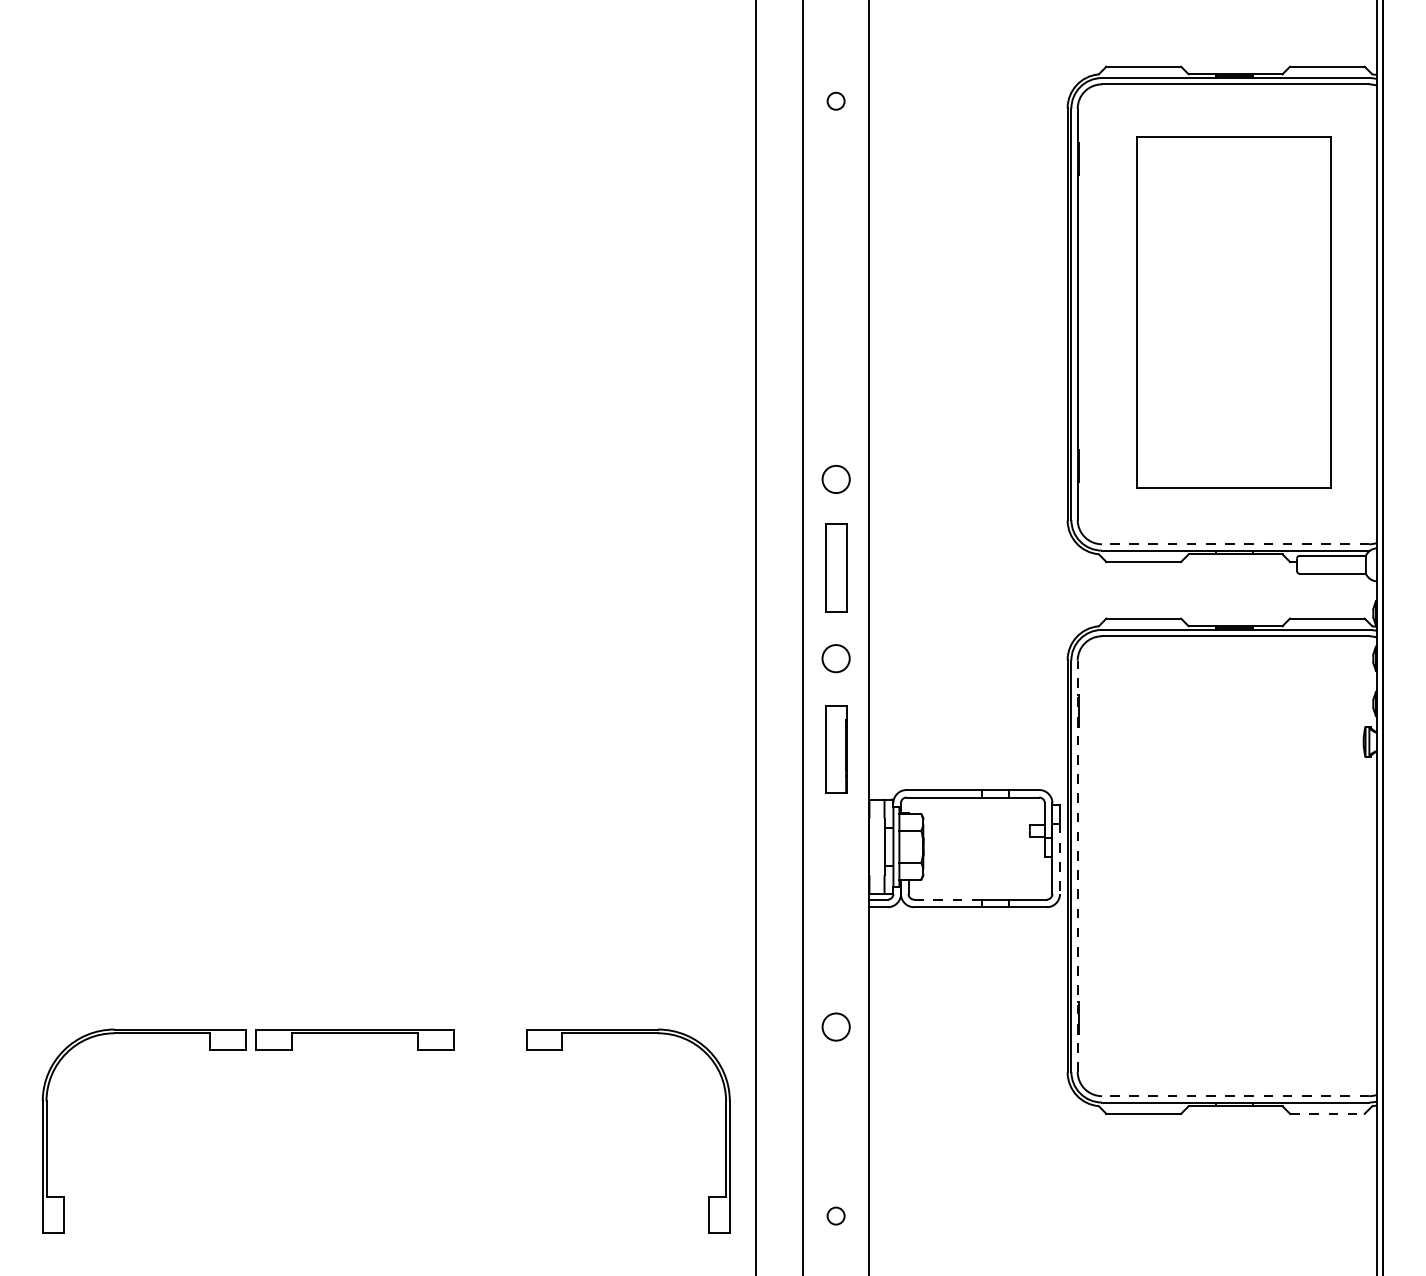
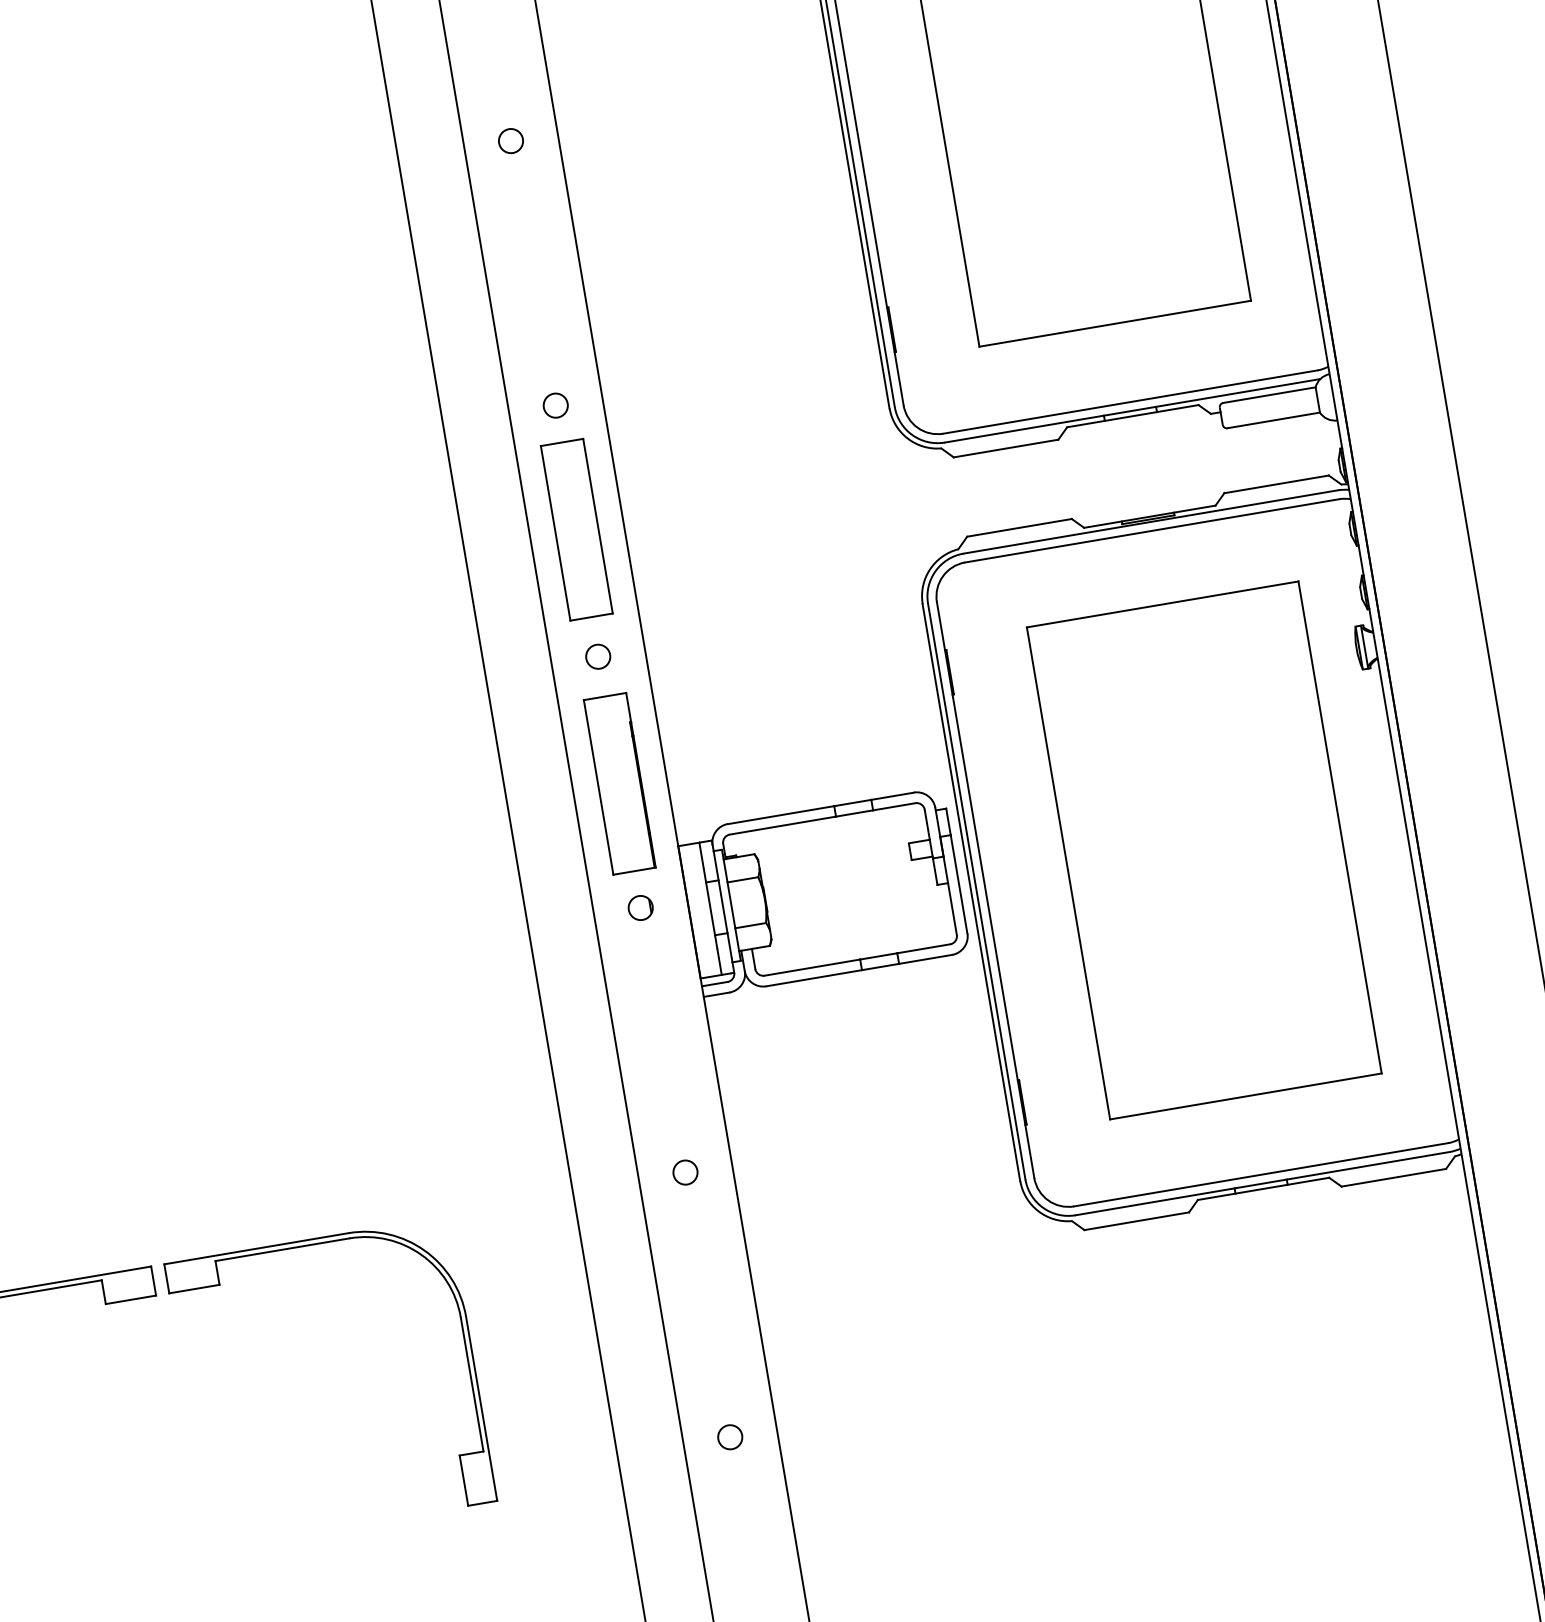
circle: (835, 290) -> (510, 141), added
circle: (835, 478) -> (554, 404), size x0.62
line: (1235, 544) -> (1130, 402), dashed -> solid
part: (835, 567) -> (575, 529), size x1.43
circle: (835, 658) -> (597, 656), size x0.62
part: (835, 749) -> (618, 784), size x1.43
circle: (835, 837) -> (639, 907), added
line: (1059, 859) -> (958, 885), dashed -> solid
part: (1233, 864) -> (1203, 850), added
line: (1077, 866) -> (985, 890), dashed -> solid
line: (948, 899) -> (812, 967), dashed -> solid
circle: (835, 1026) -> (684, 1171), size x0.62
part: (628, 1033) -> (308, 1245), moved
line: (1235, 1096) -> (1261, 1175), dashed -> solid
line: (1327, 1113) -> (1393, 1177), dashed -> solid

